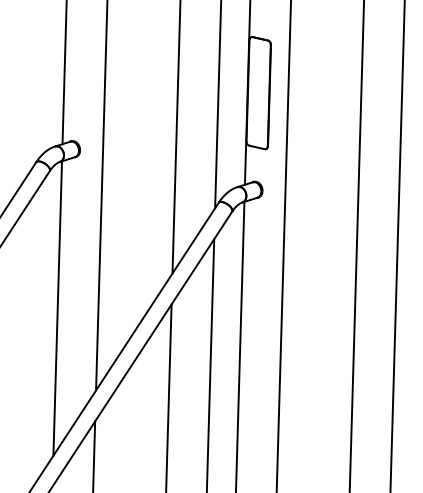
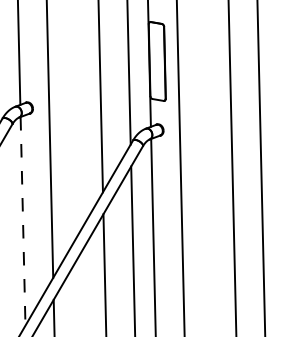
line: (57, 309) -> (22, 222), solid -> dashed

